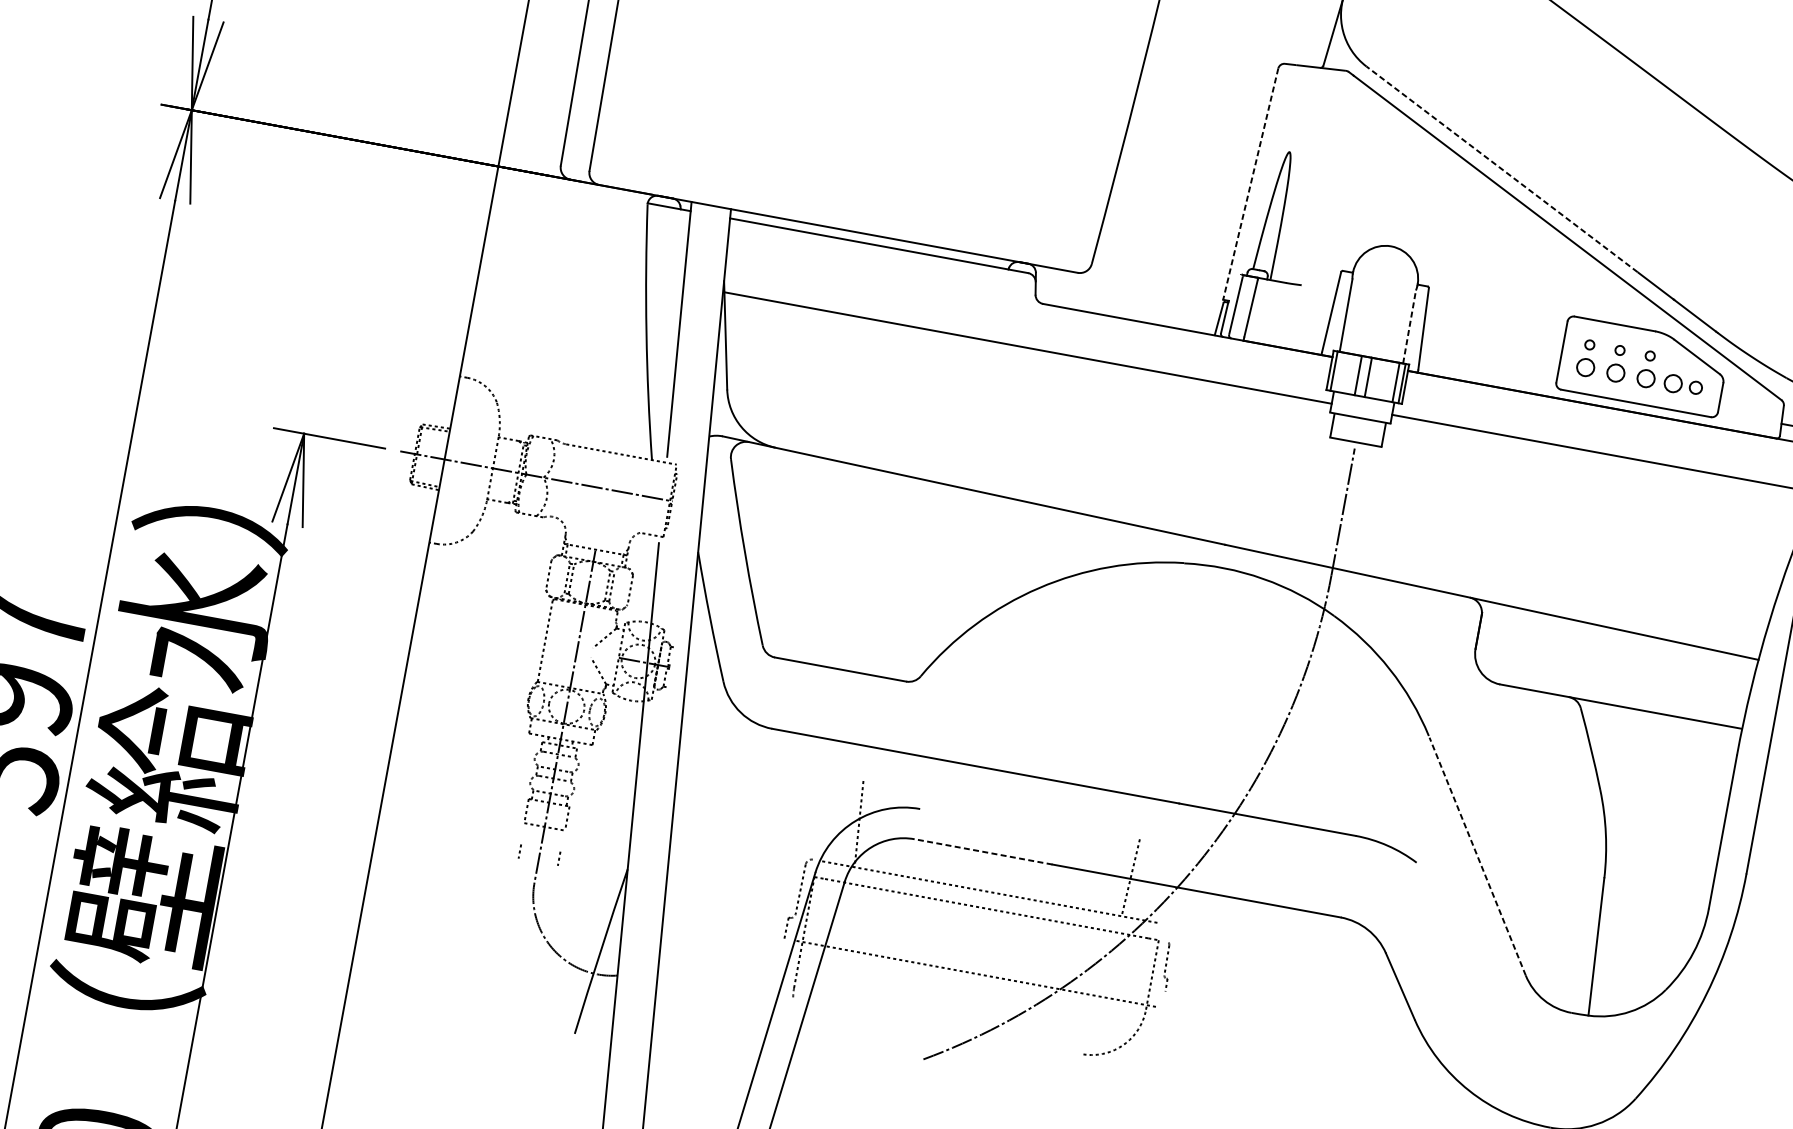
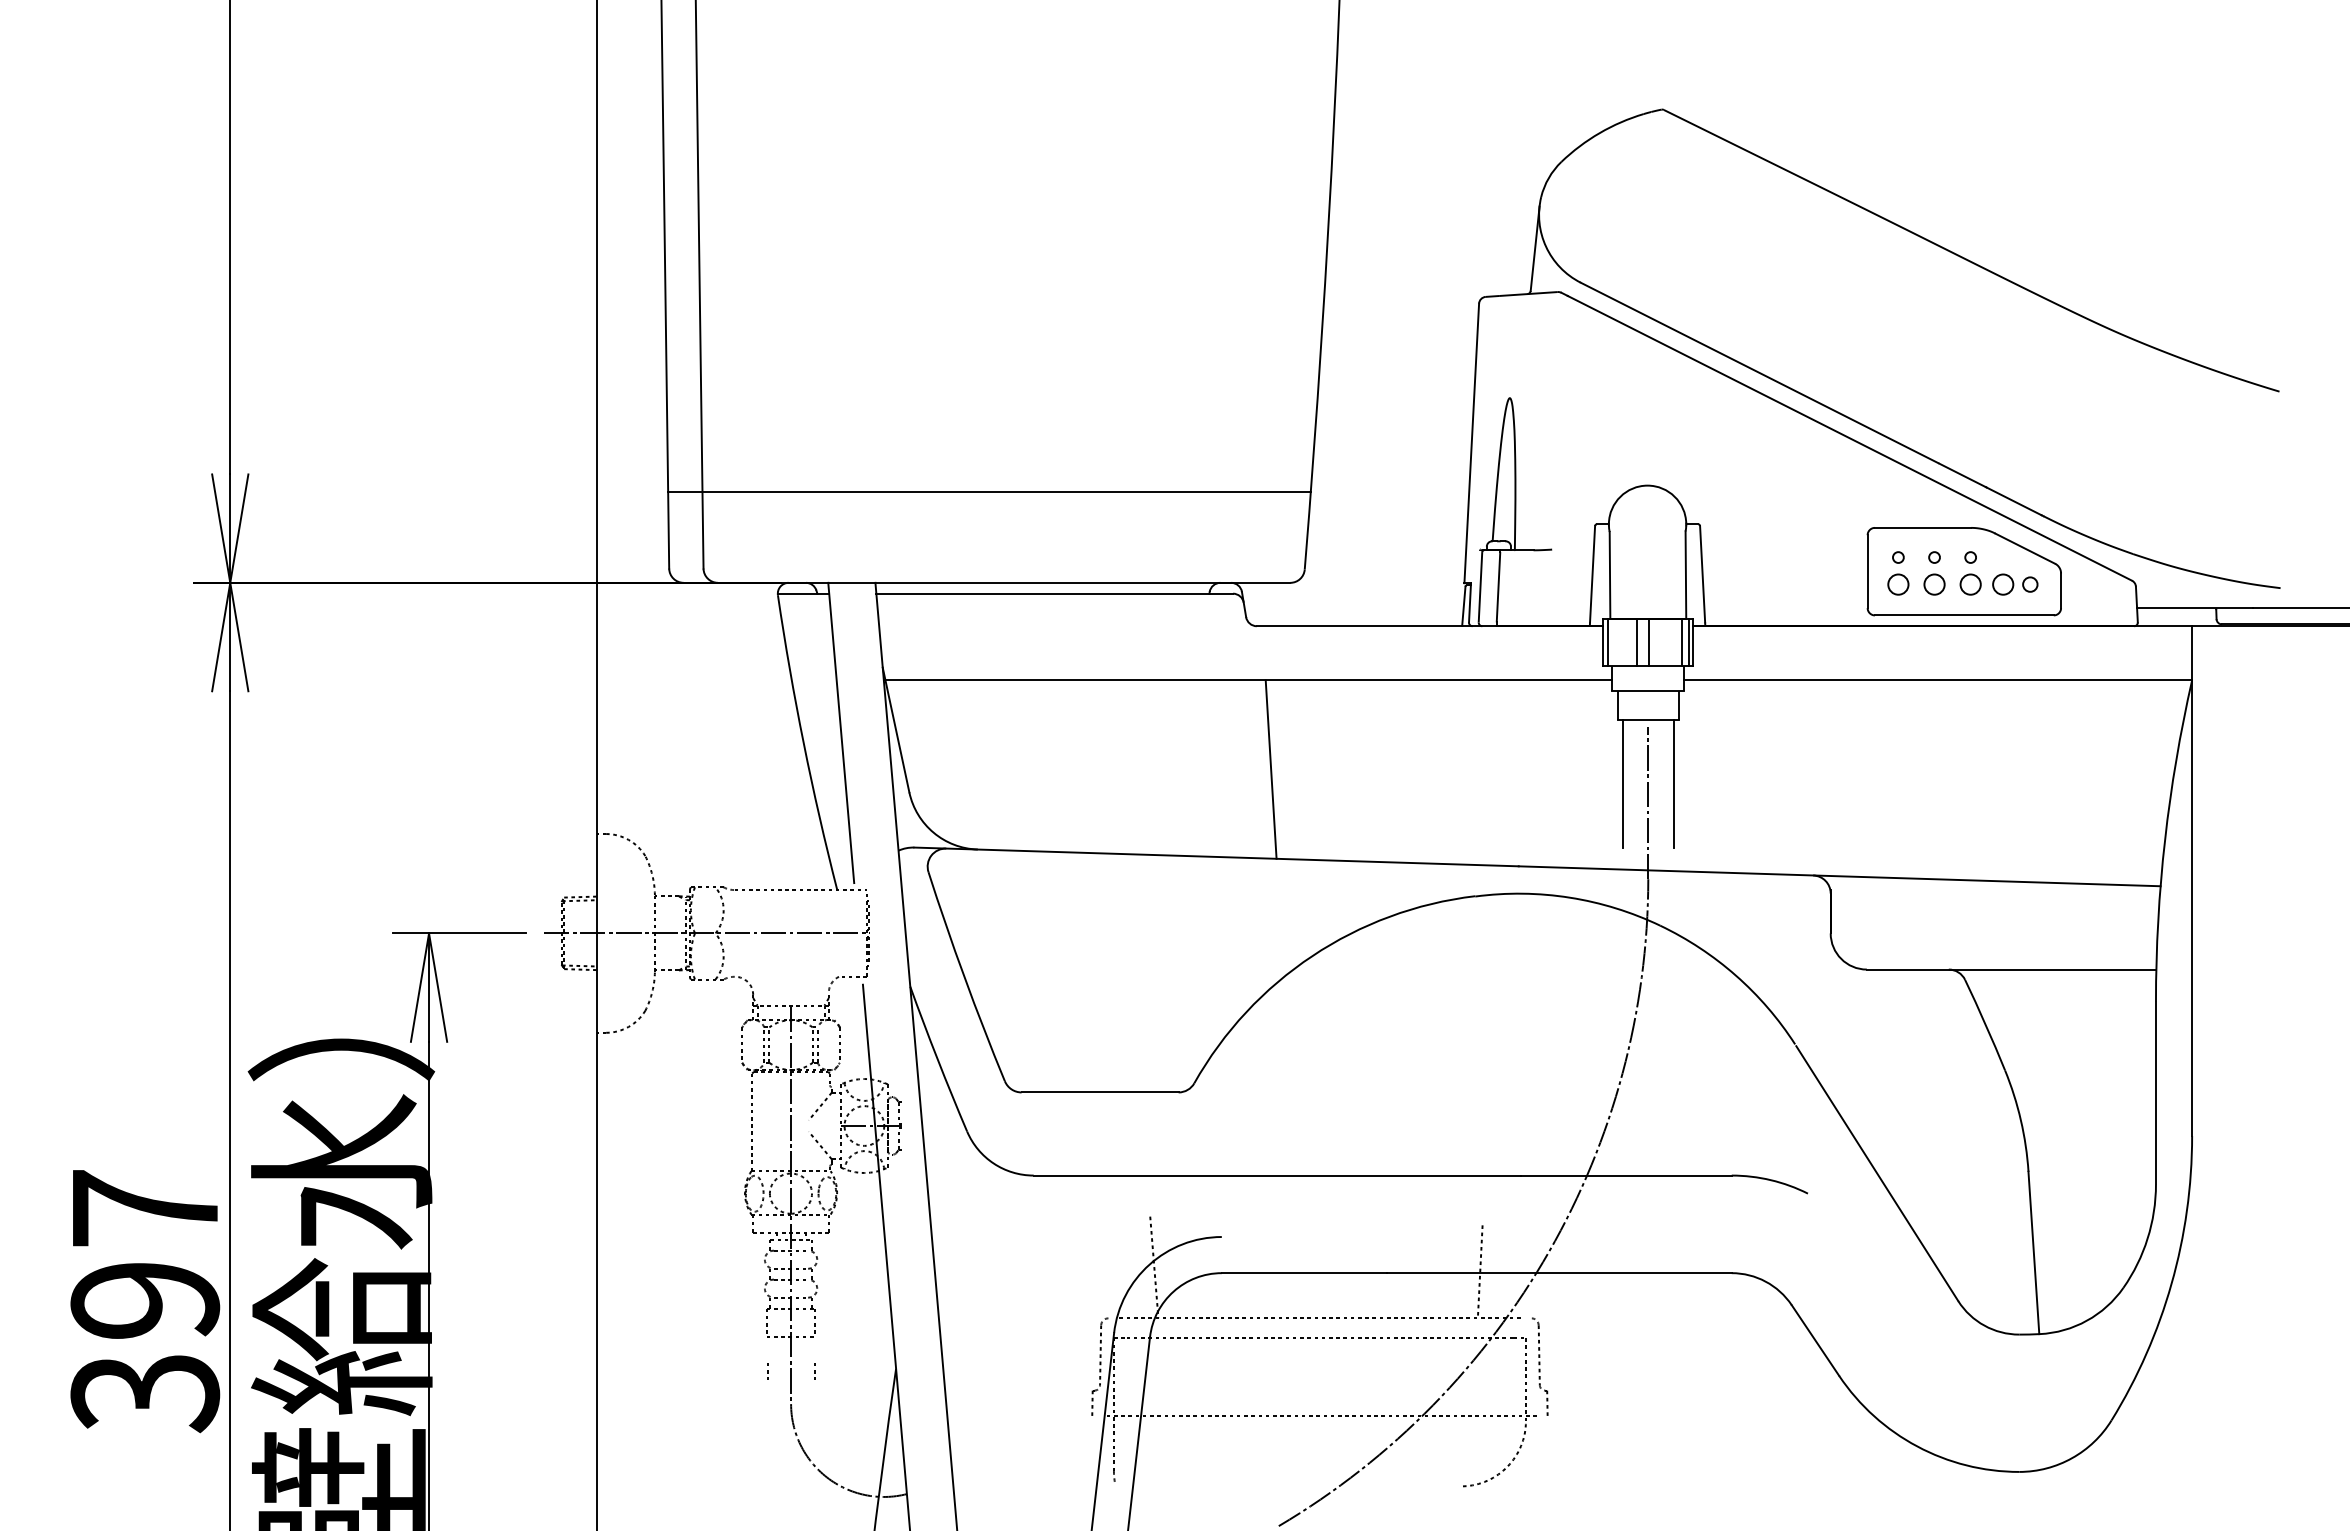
line: (840, 151) -> (989, 492), added
line: (1502, 169) -> (1759, 372), dashed -> solid
line: (1250, 184) -> (1471, 443), dashed -> solid
line: (1409, 327) -> (1685, 575), dashed -> solid
line: (1032, 425) -> (1270, 769), added
line: (1324, 491) -> (1622, 783), added
line: (1367, 499) -> (1673, 783), added
line: (982, 852) -> (1303, 1273), dashed -> solid
line: (1477, 856) -> (1877, 1173), dashed -> solid
part: (1165, 965) -> (1539, 1366), size x1.67

